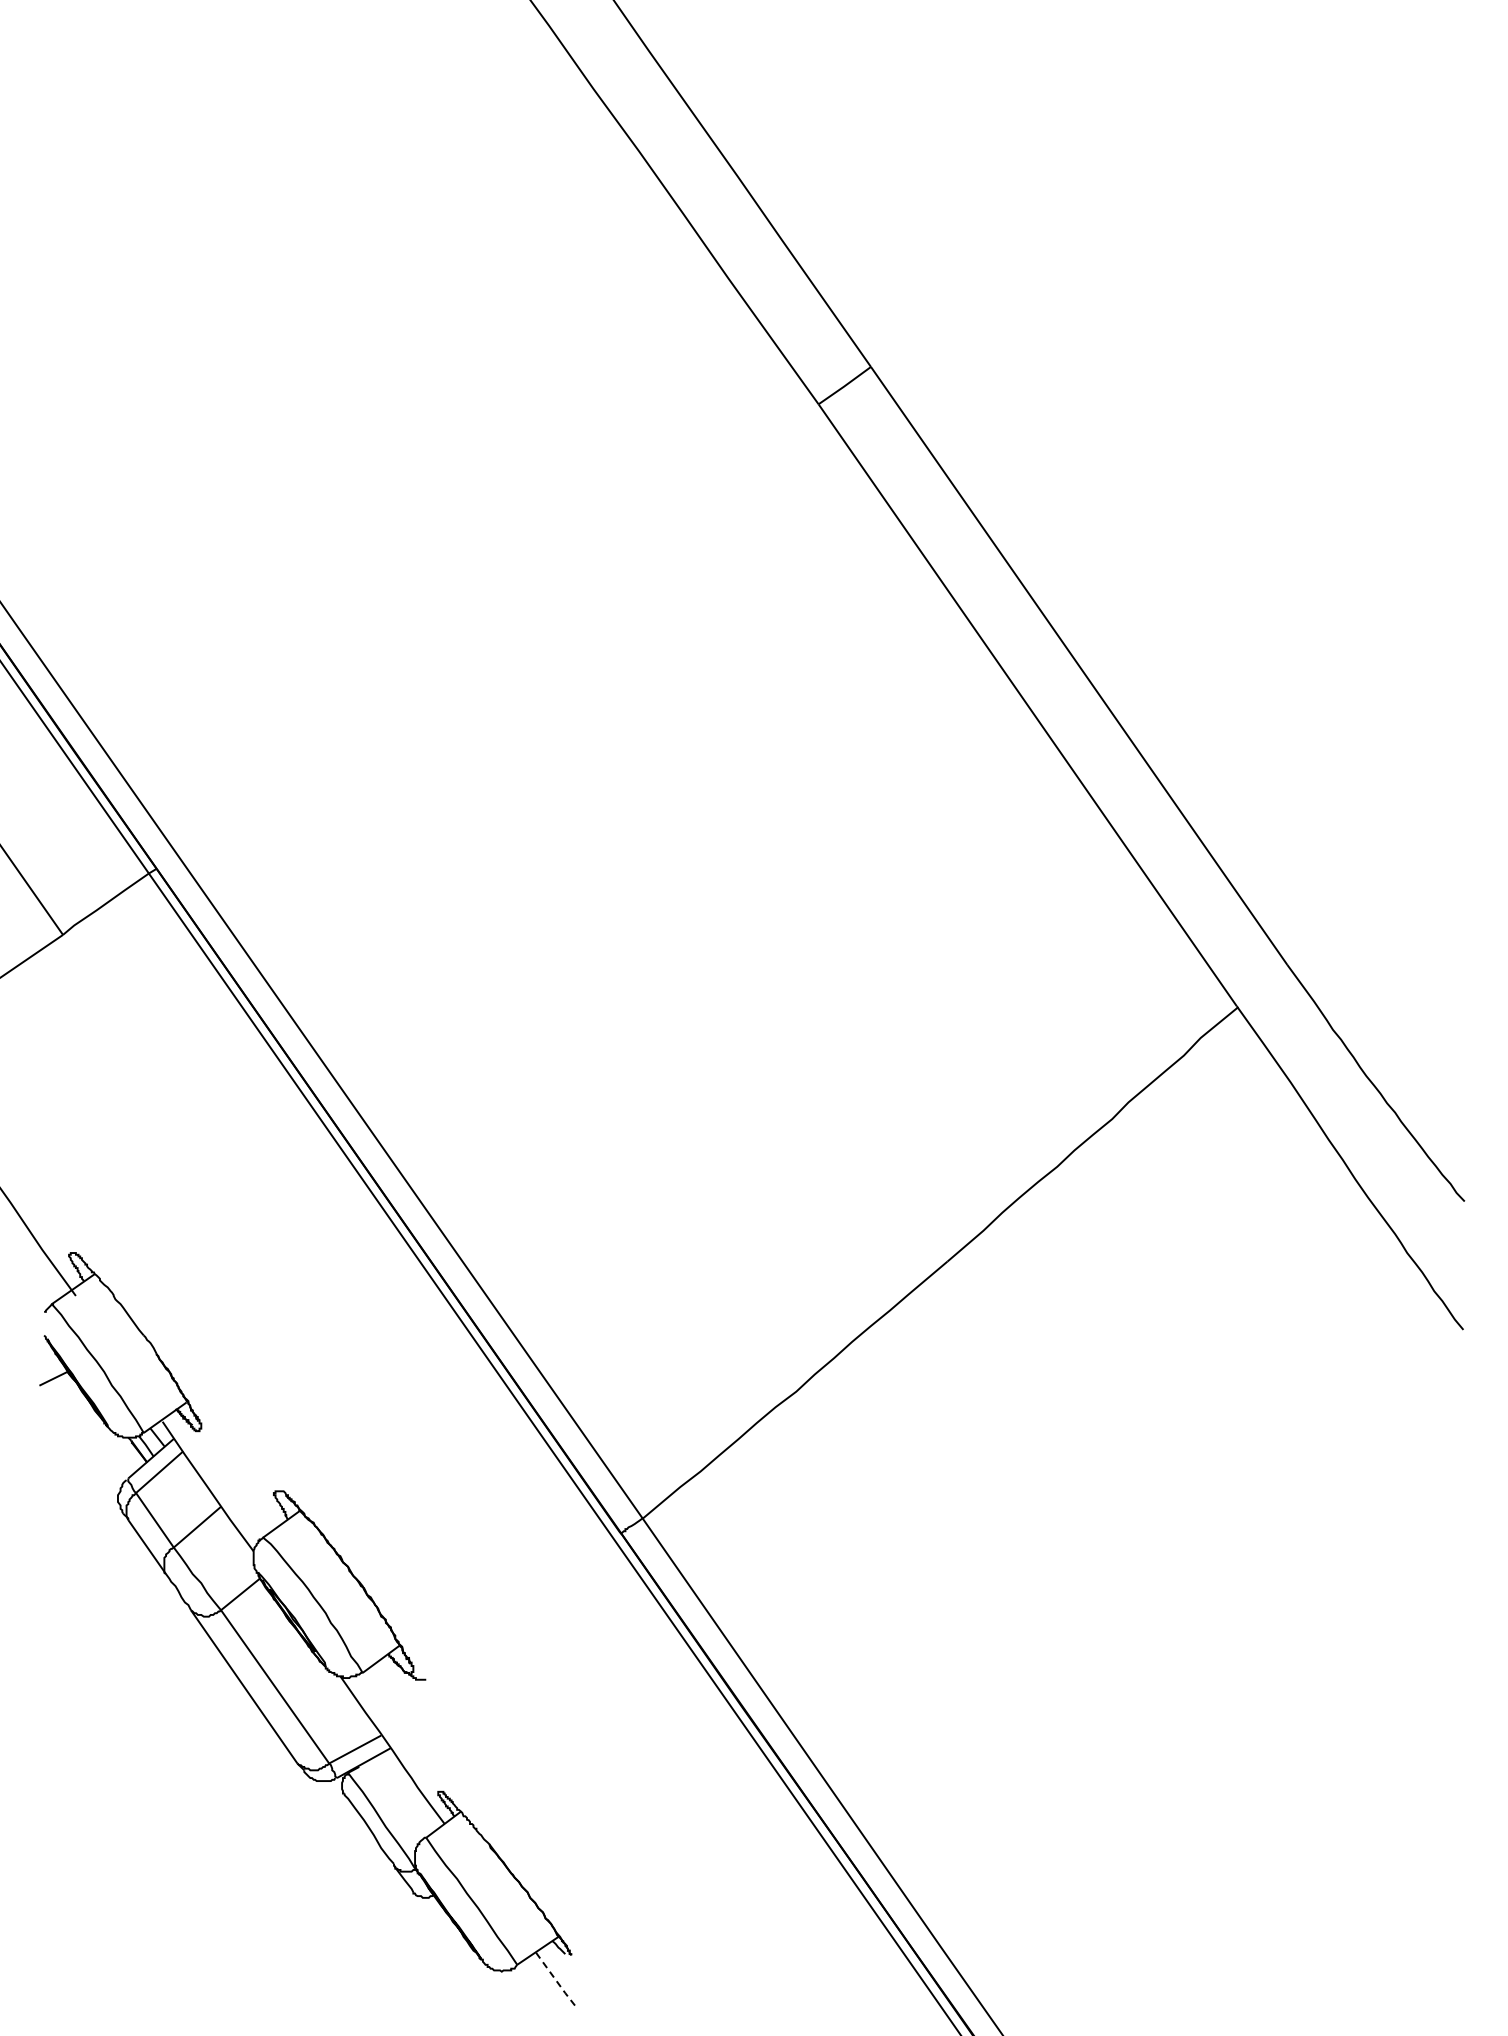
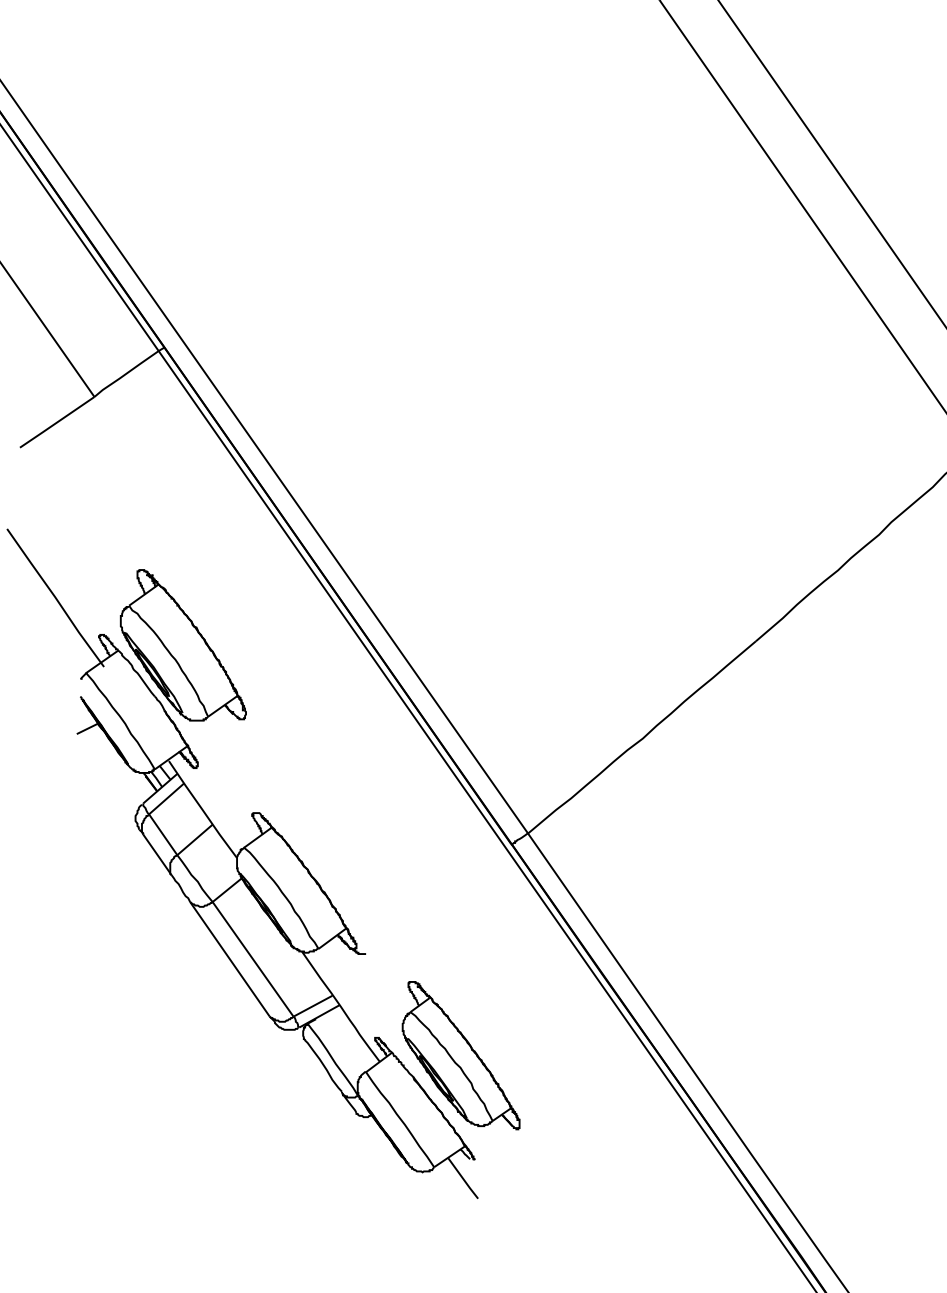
part: (181, 1266) -> (183, 644), added
part: (553, 1815) -> (461, 1055), added
line: (556, 1981) -> (463, 1179), dashed -> solid

